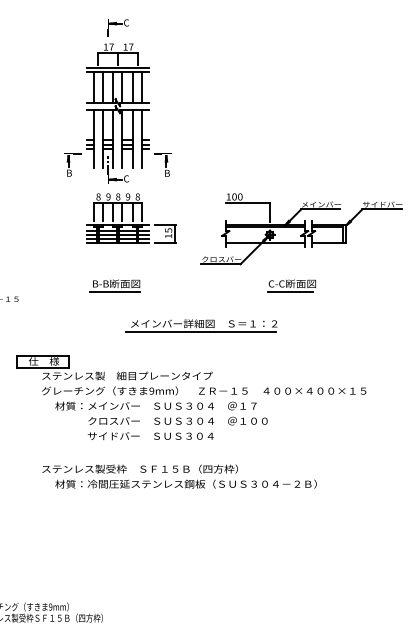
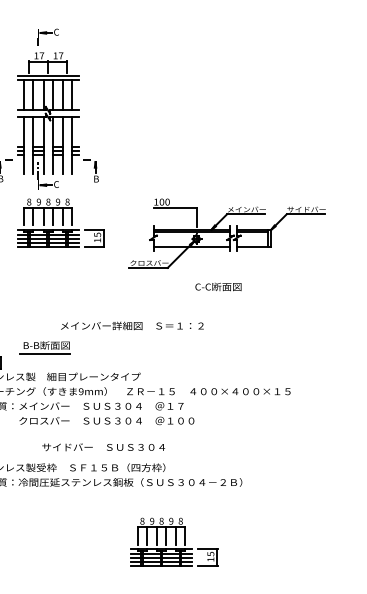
part: (114, 285) -> (44, 347), moved
line: (290, 292) -> (216, 295), removed
line: (200, 332) -> (128, 334), removed
text: (150, 436) -> (103, 447), moved
part: (247, 545) -> (174, 542), added

